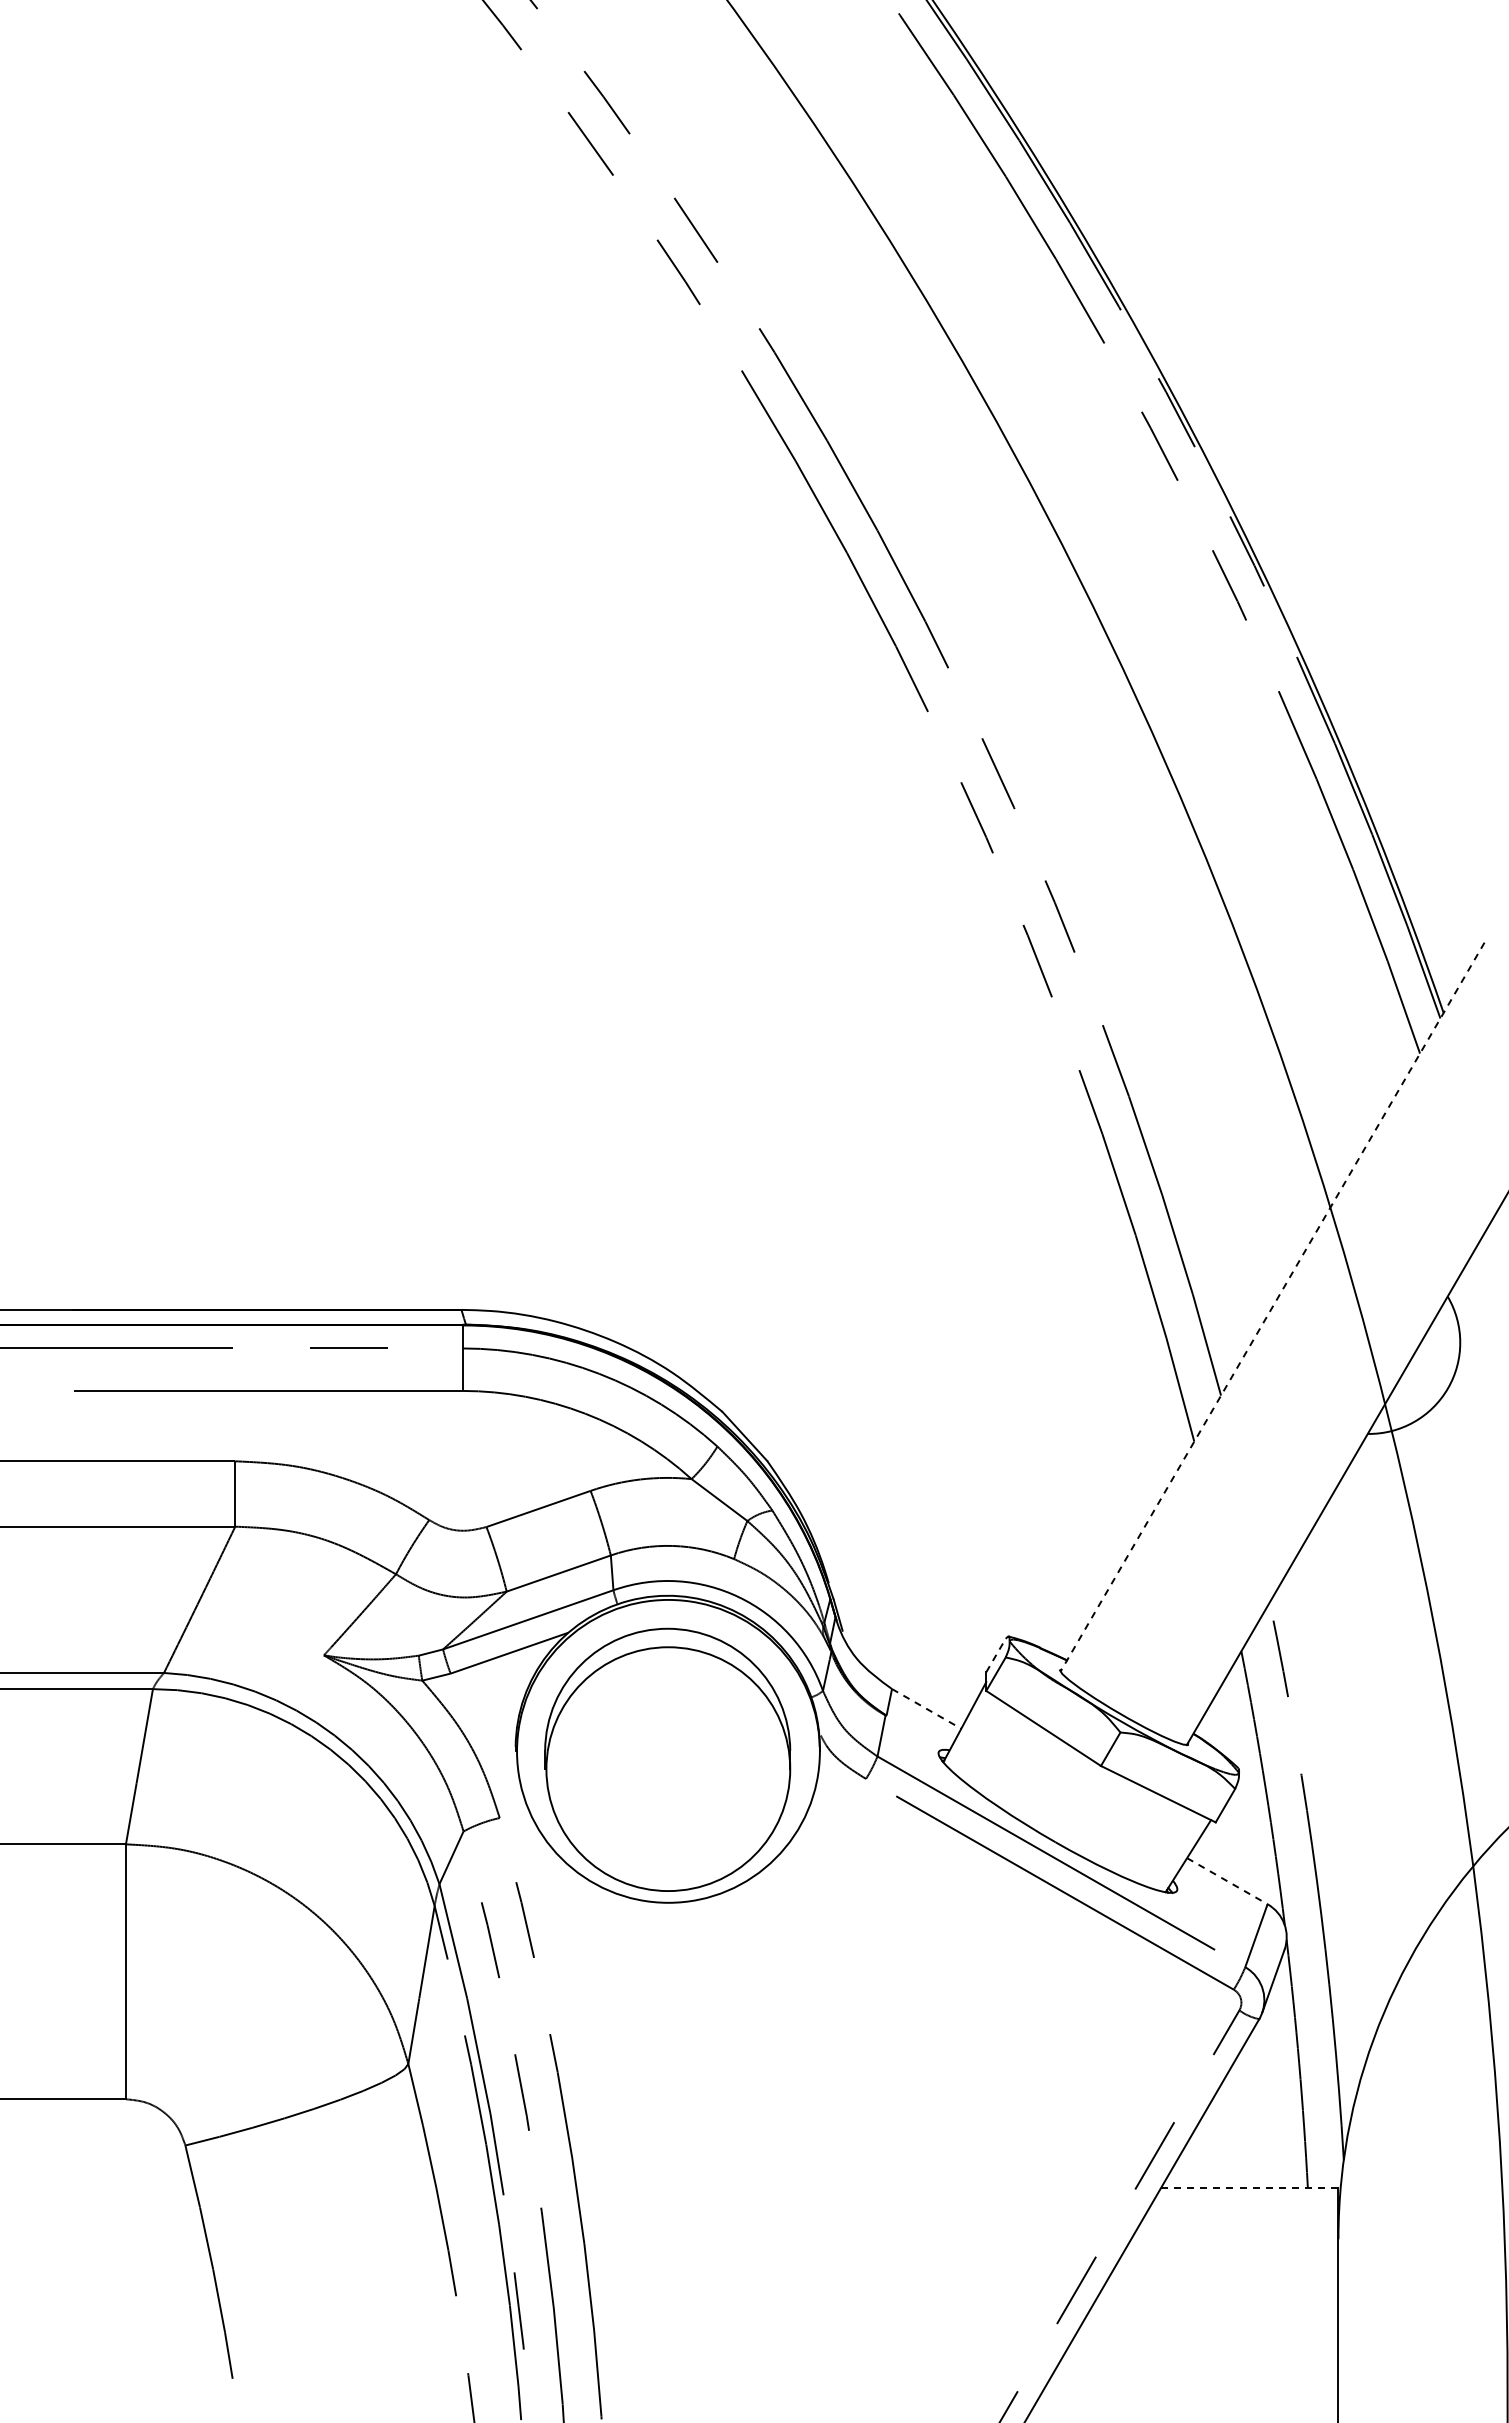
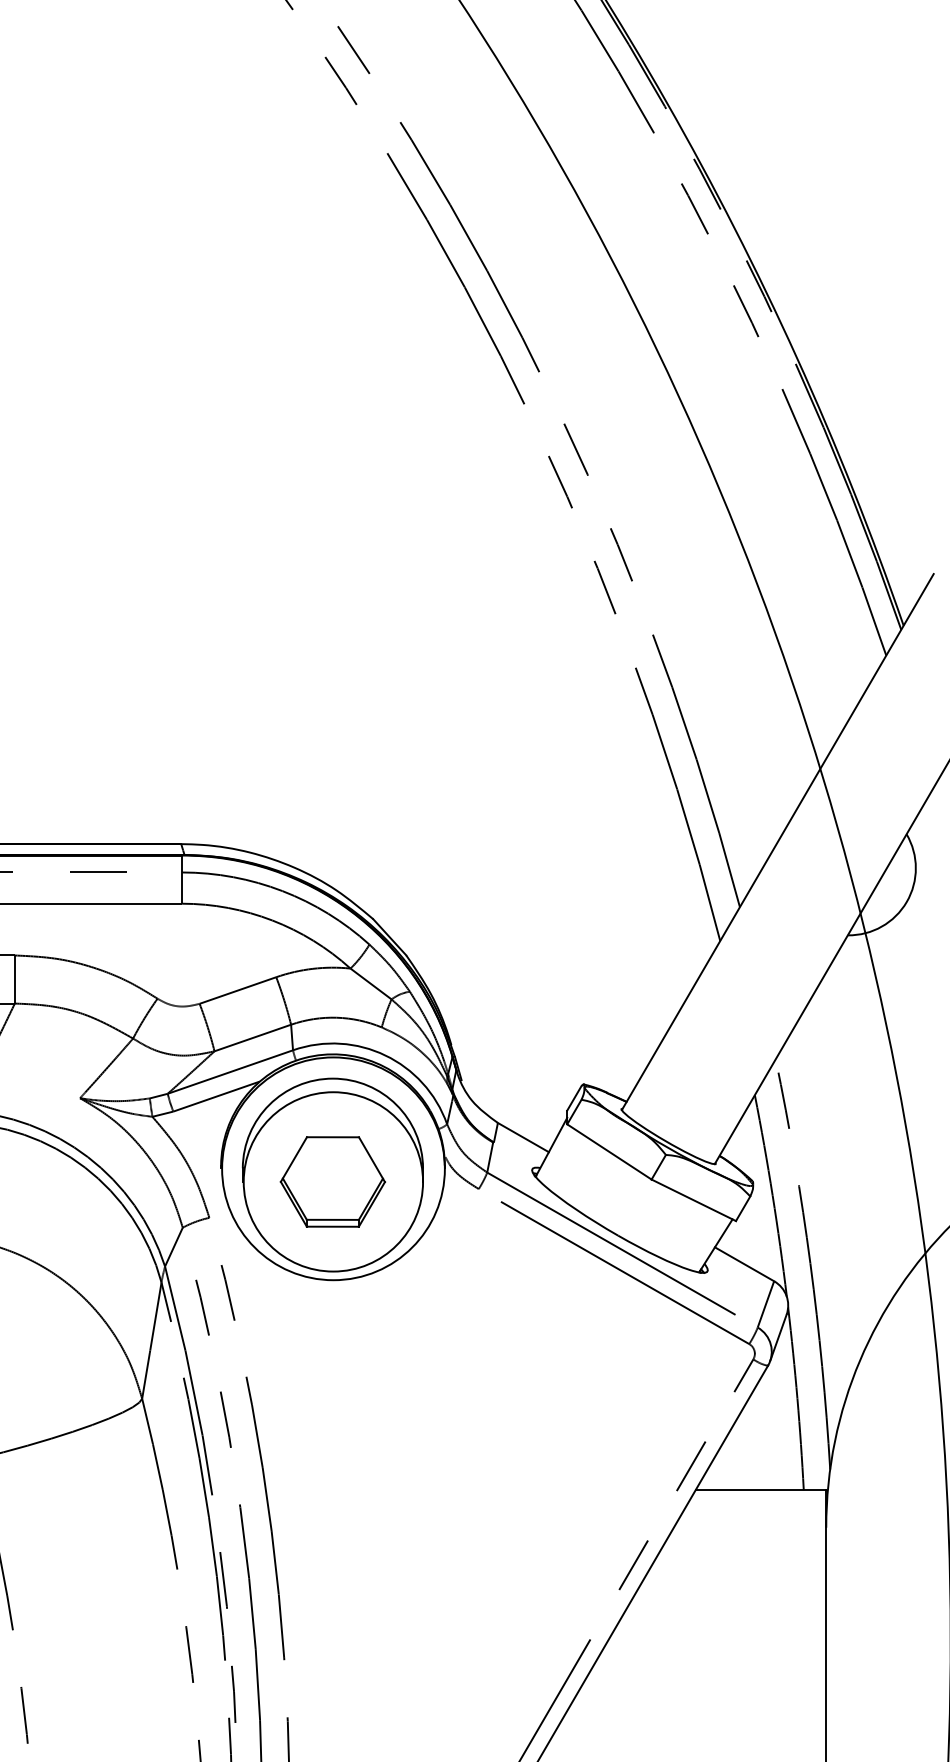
line: (1272, 1307) -> (777, 842), dashed -> solid
line: (996, 1655) -> (574, 1098), dashed -> solid
line: (926, 1708) -> (523, 1137), dashed -> solid
part: (667, 1769) -> (332, 1182), added
line: (1227, 1881) -> (744, 1264), dashed -> solid
line: (1249, 2188) -> (760, 1490), dashed -> solid

